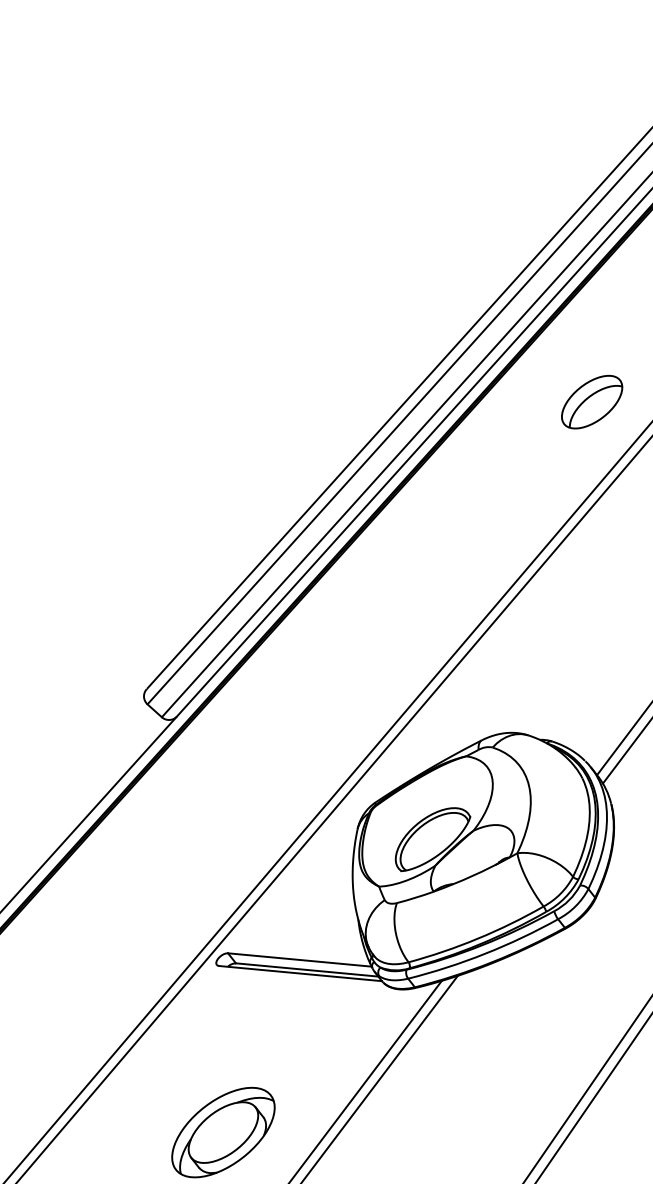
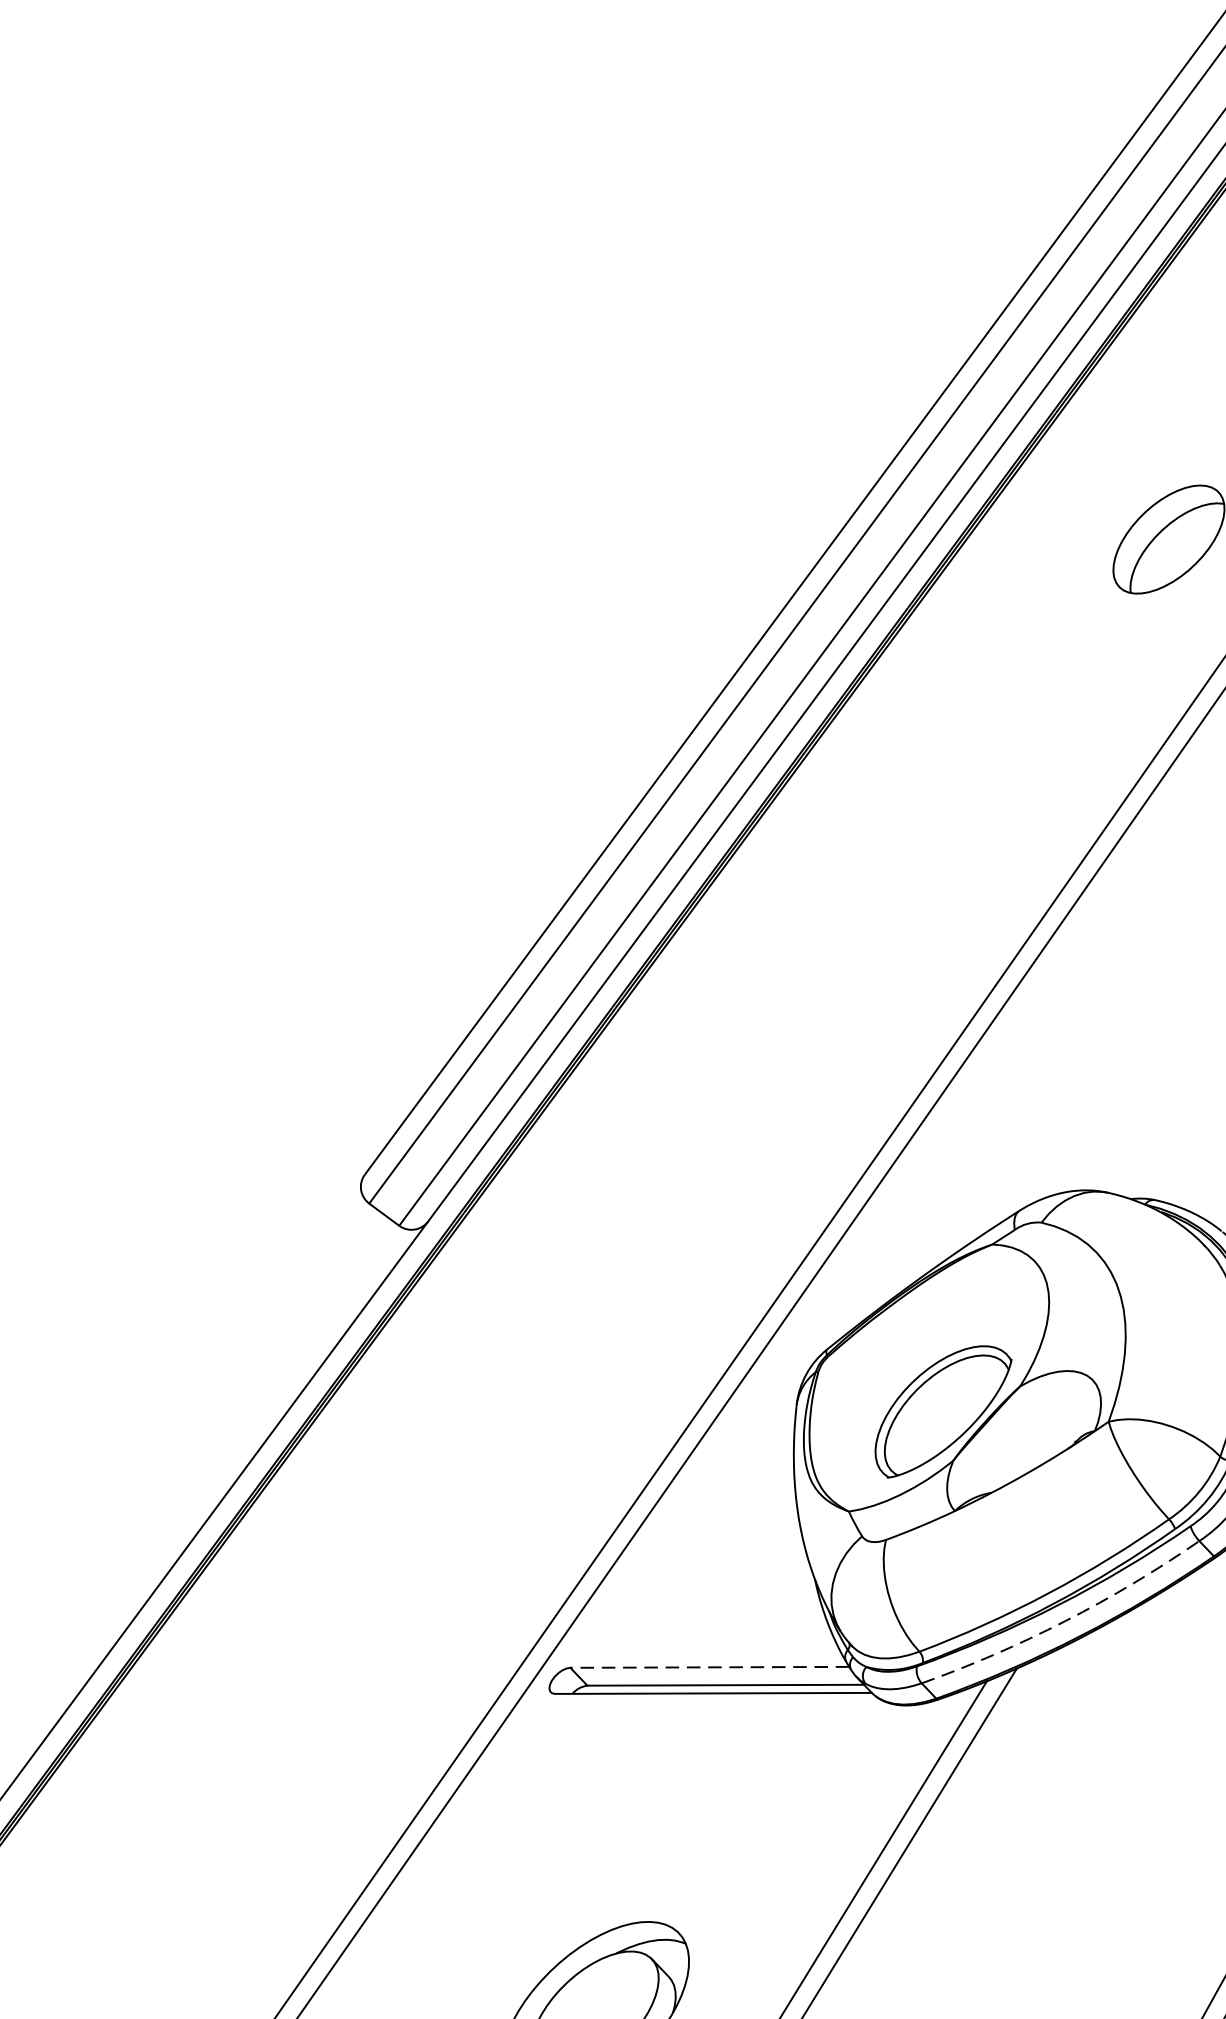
arc: (485, 953) -> (1065, 1620), solid -> dashed
line: (299, 959) -> (709, 1666), solid -> dashed

